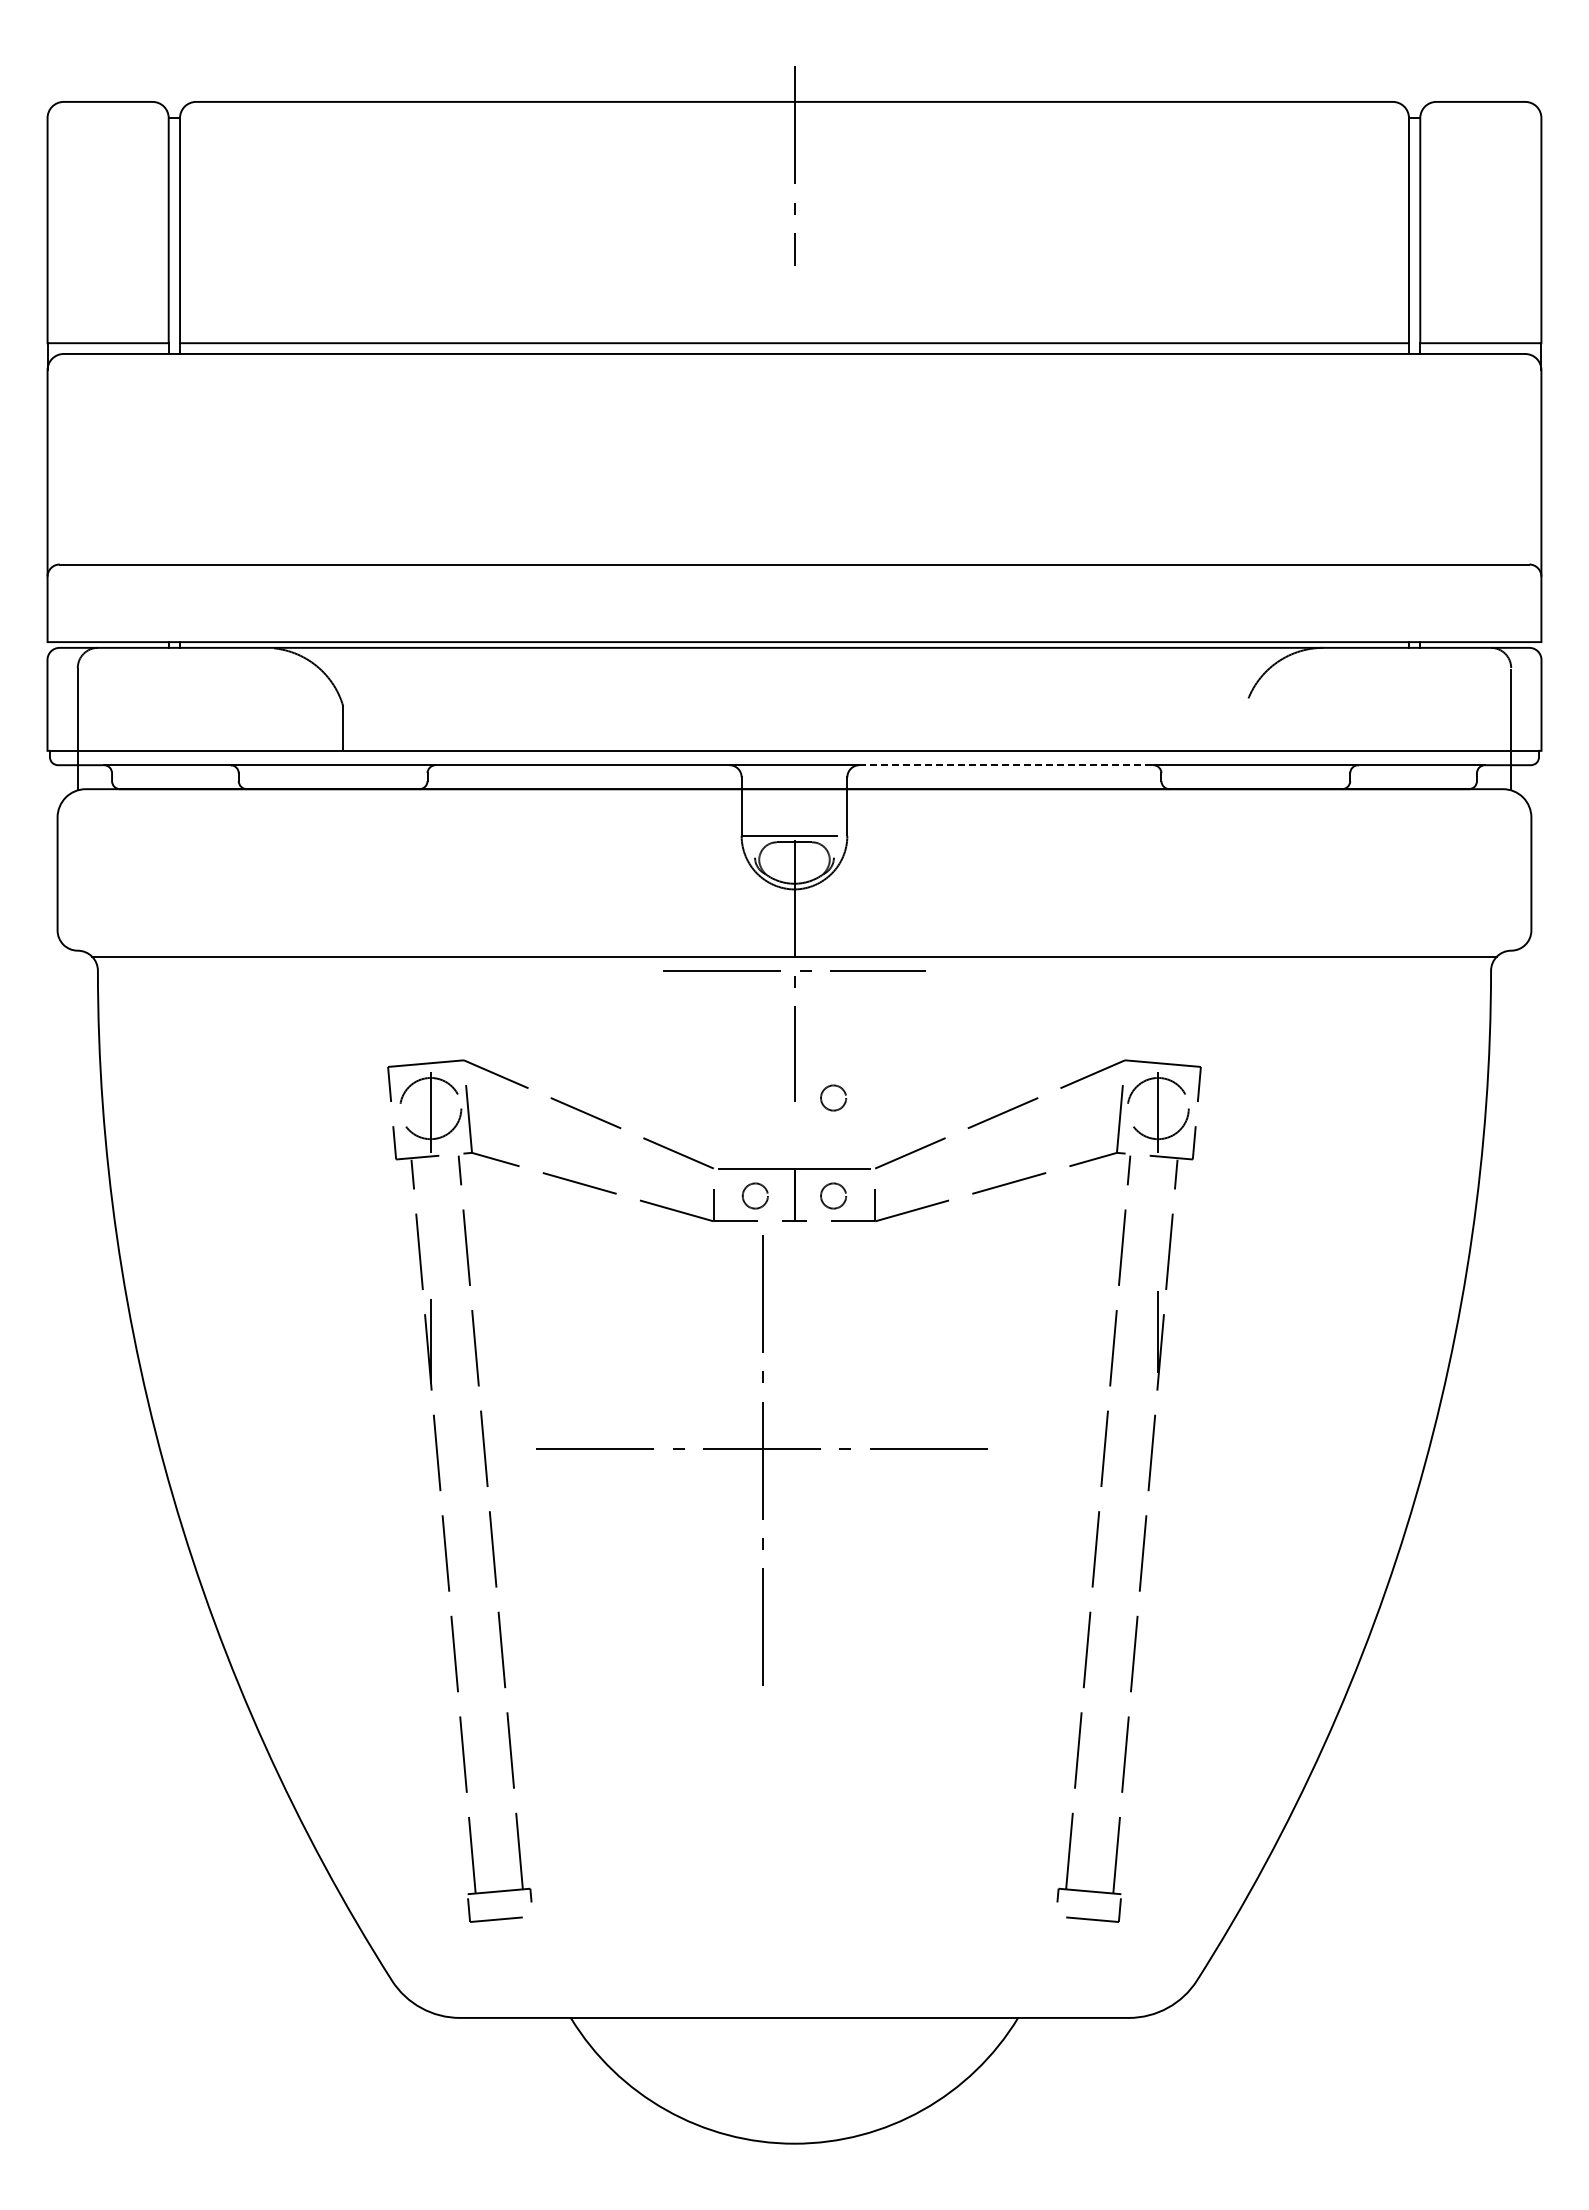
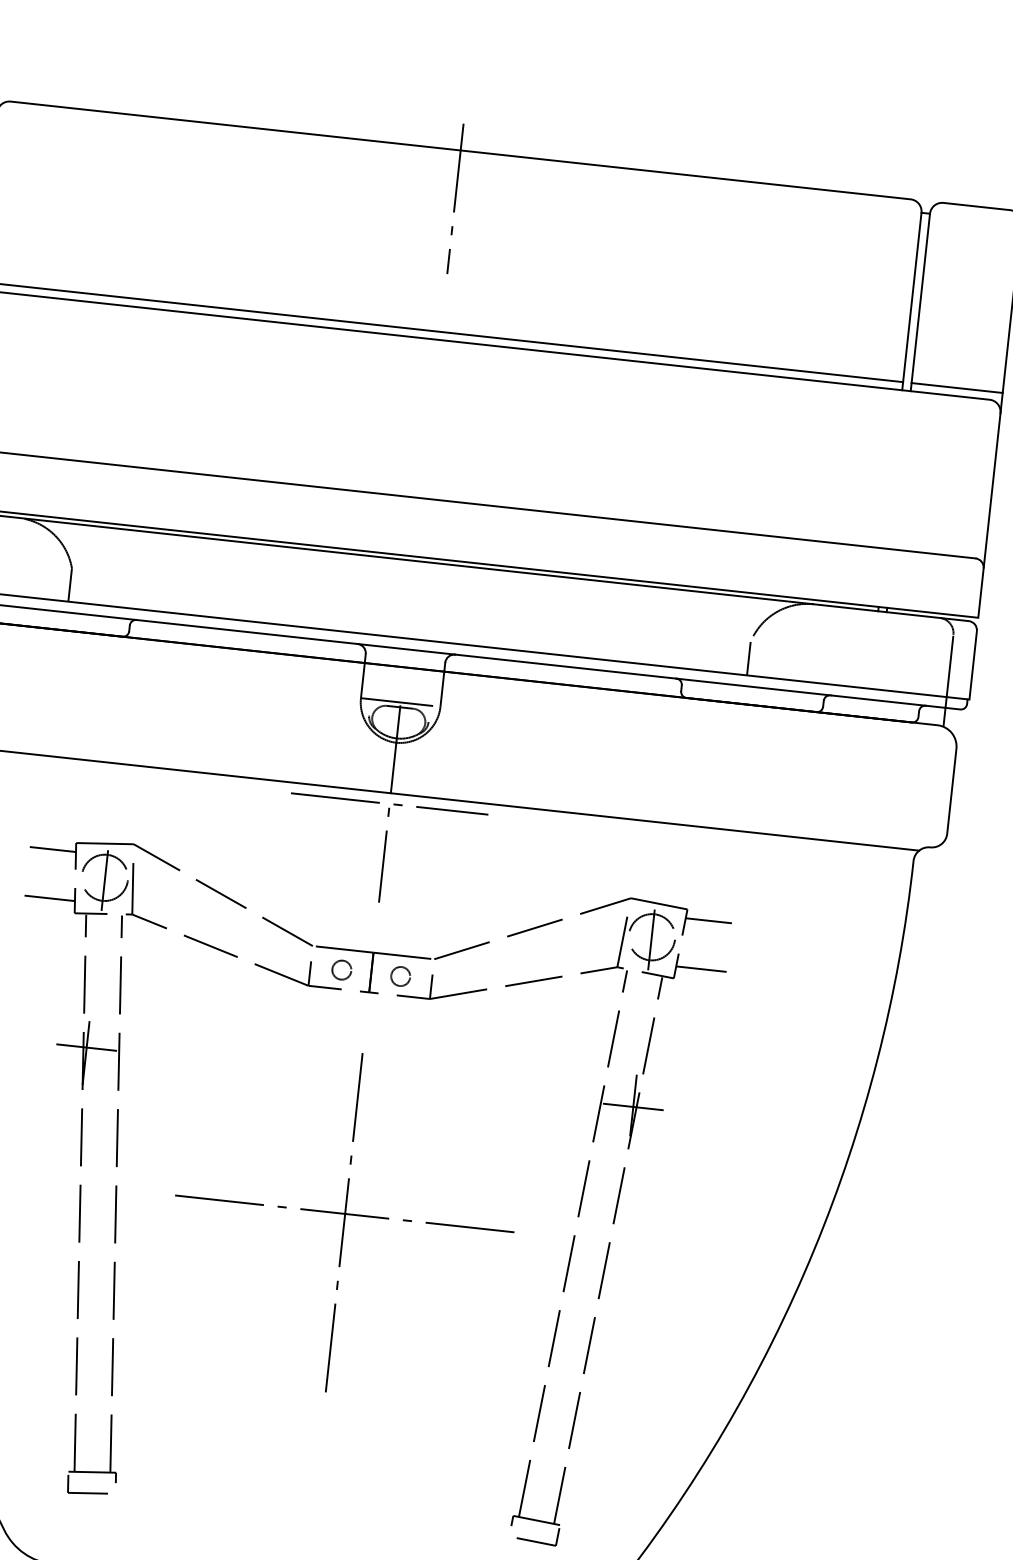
line: (1245, 728) -> (748, 658), added
line: (1006, 765) -> (565, 666), dashed -> solid
line: (358, 1078) -> (53, 849), added
line: (1230, 1078) -> (708, 920), added
circle: (833, 1097) -> (408, 902), removed
line: (360, 1143) -> (49, 898), added
line: (1227, 1143) -> (701, 969), added
line: (430, 1334) -> (86, 1047), added
line: (1157, 1334) -> (632, 1107), added
part: (761, 1460) -> (343, 1222), moved

